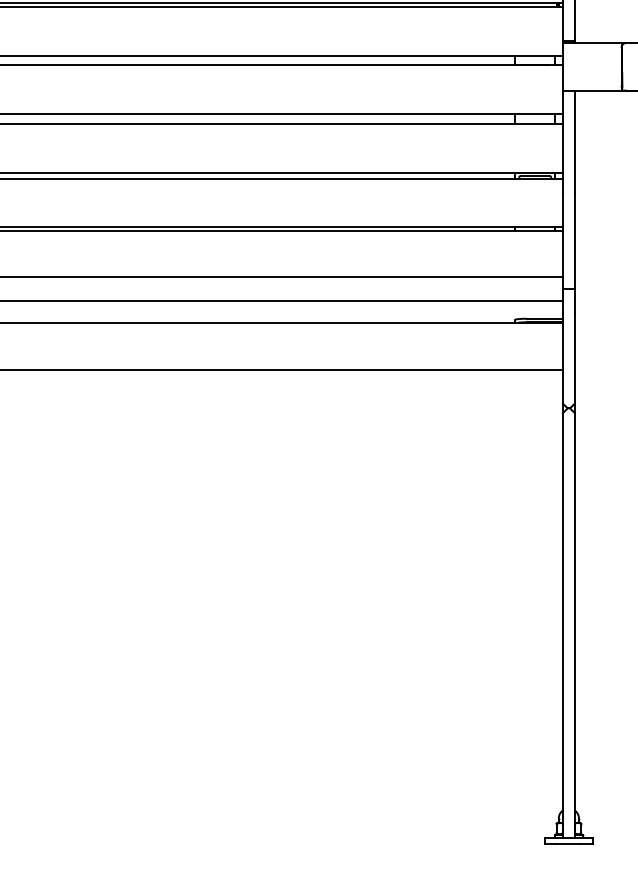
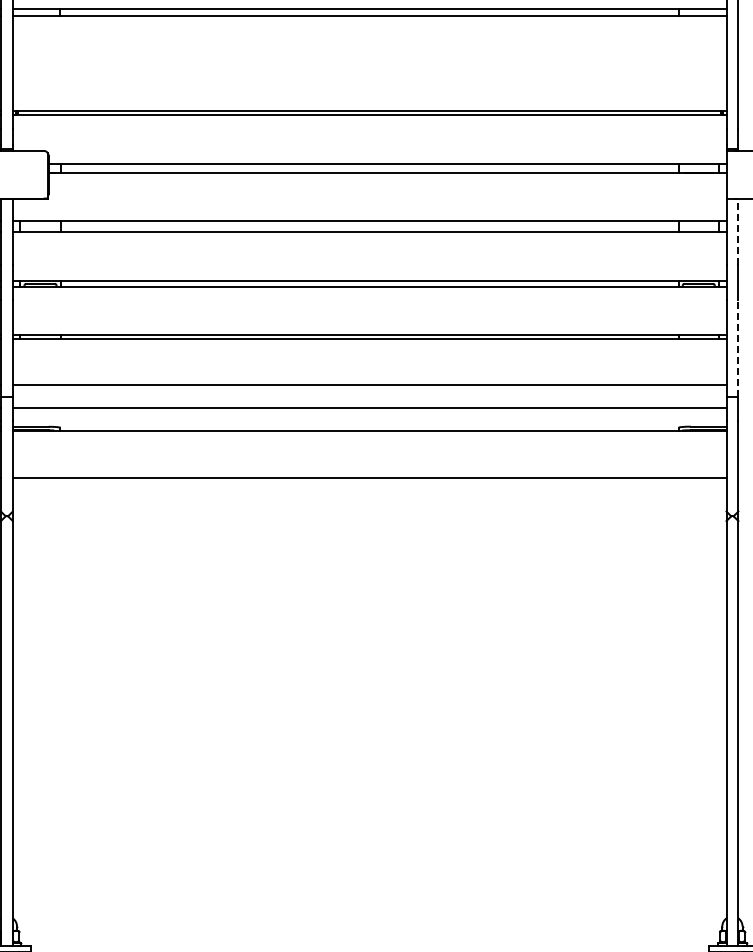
line: (574, 123) -> (738, 231), solid -> dashed
line: (574, 240) -> (738, 348), solid -> dashed

